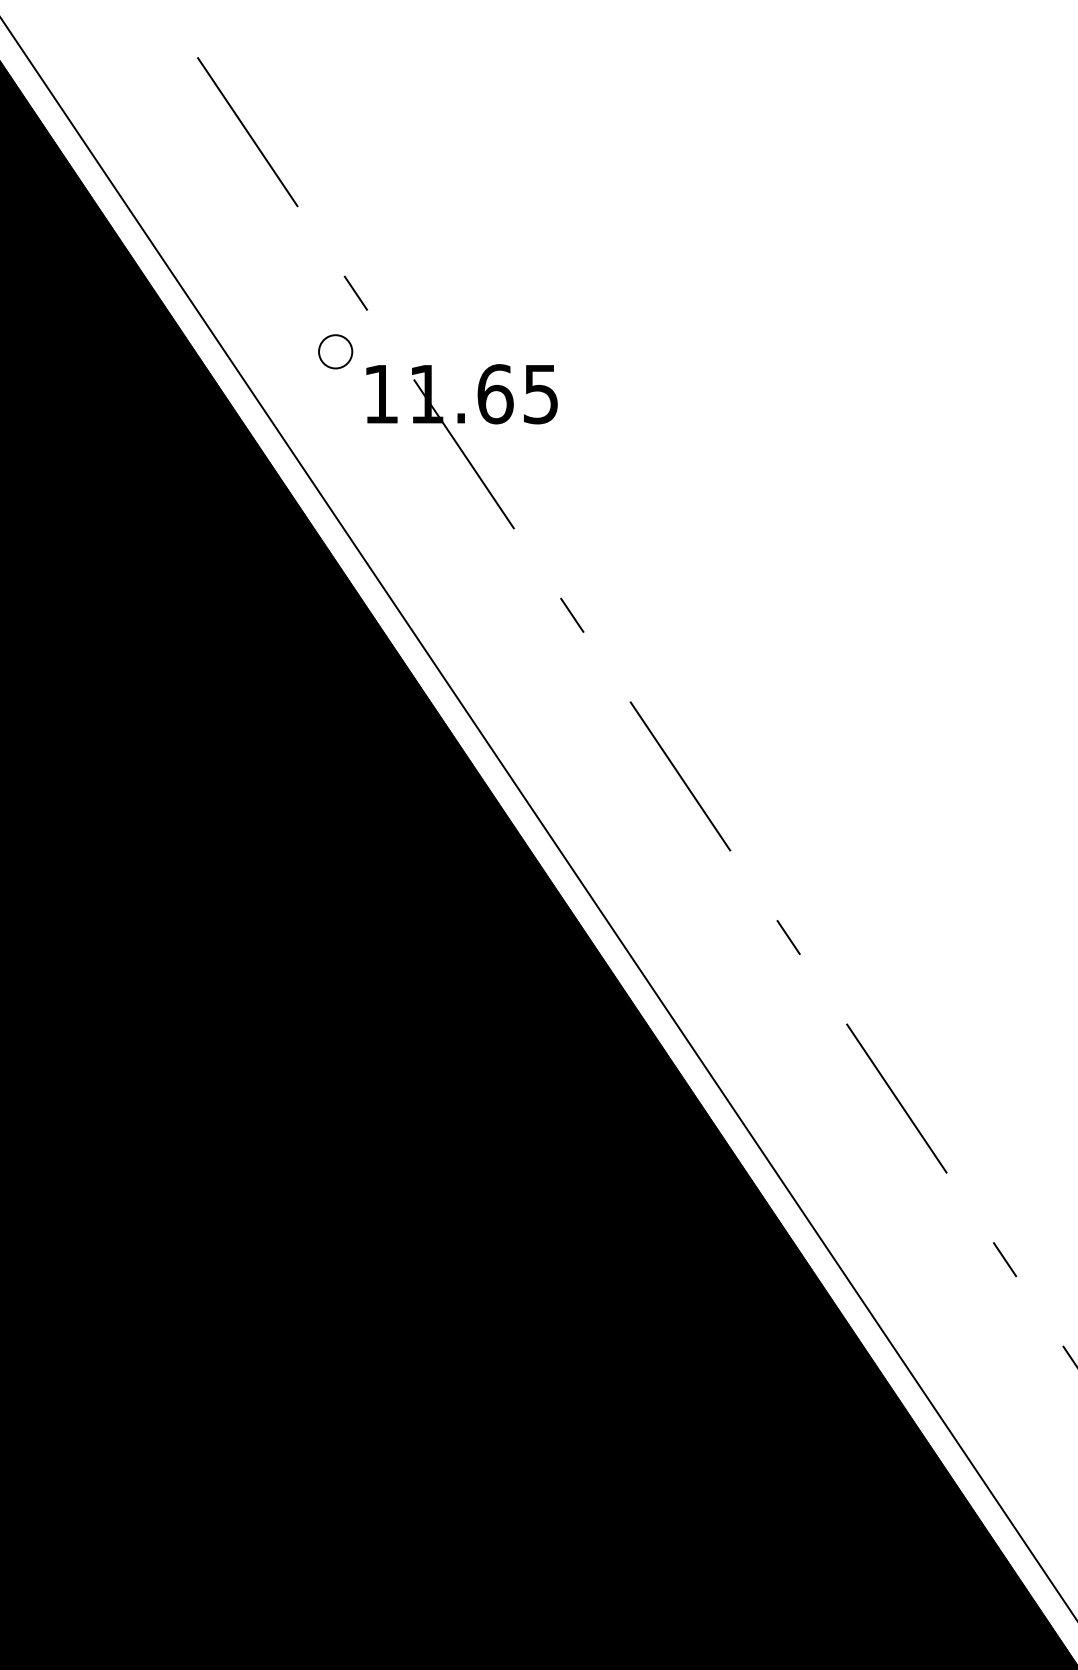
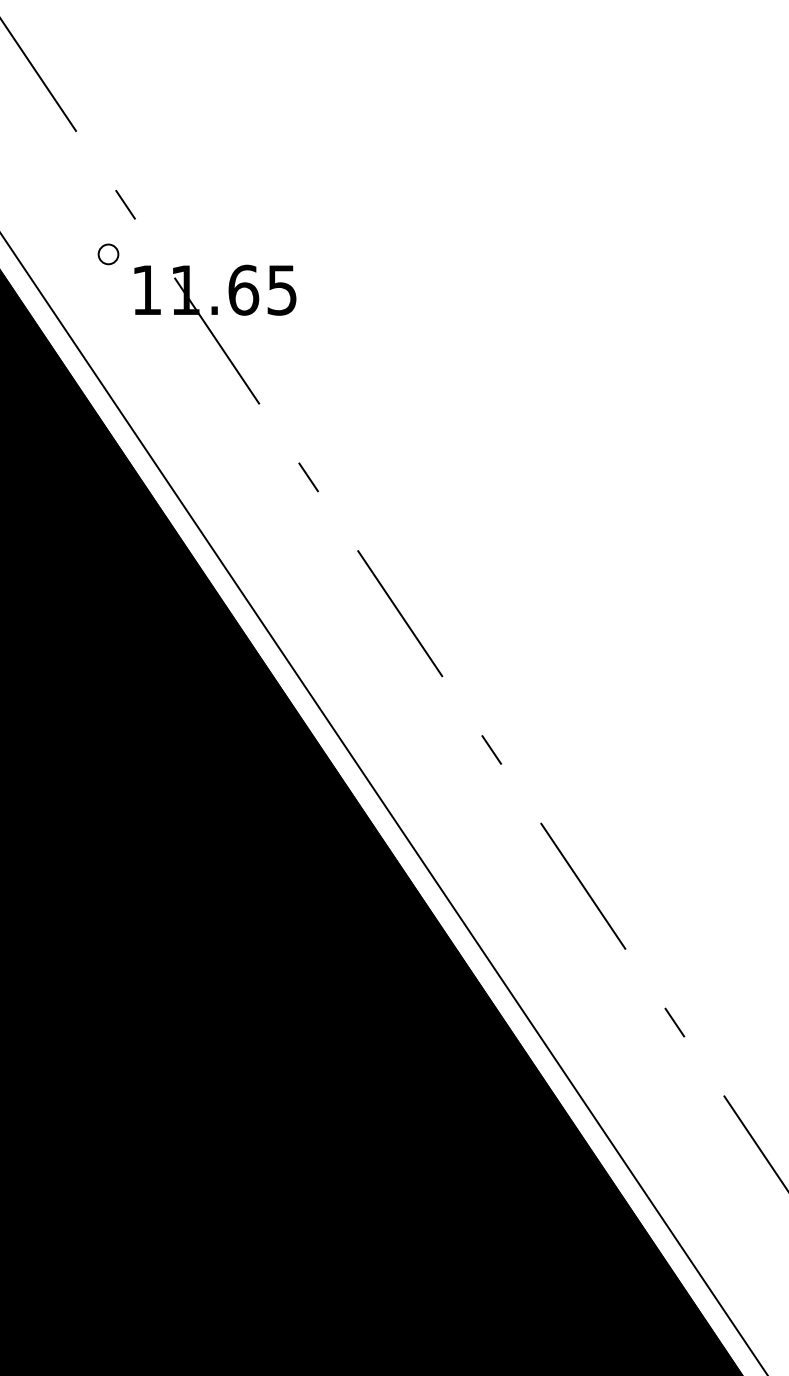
circle: (335, 351) -> (108, 254), size x0.7

